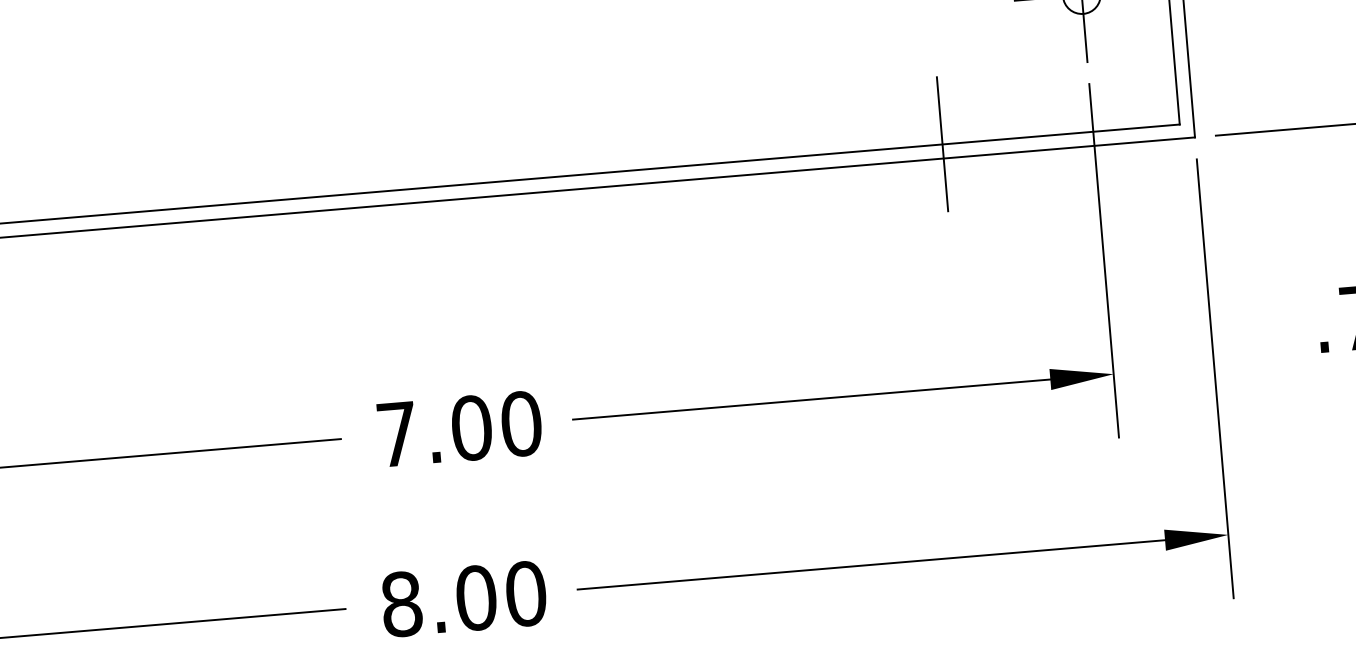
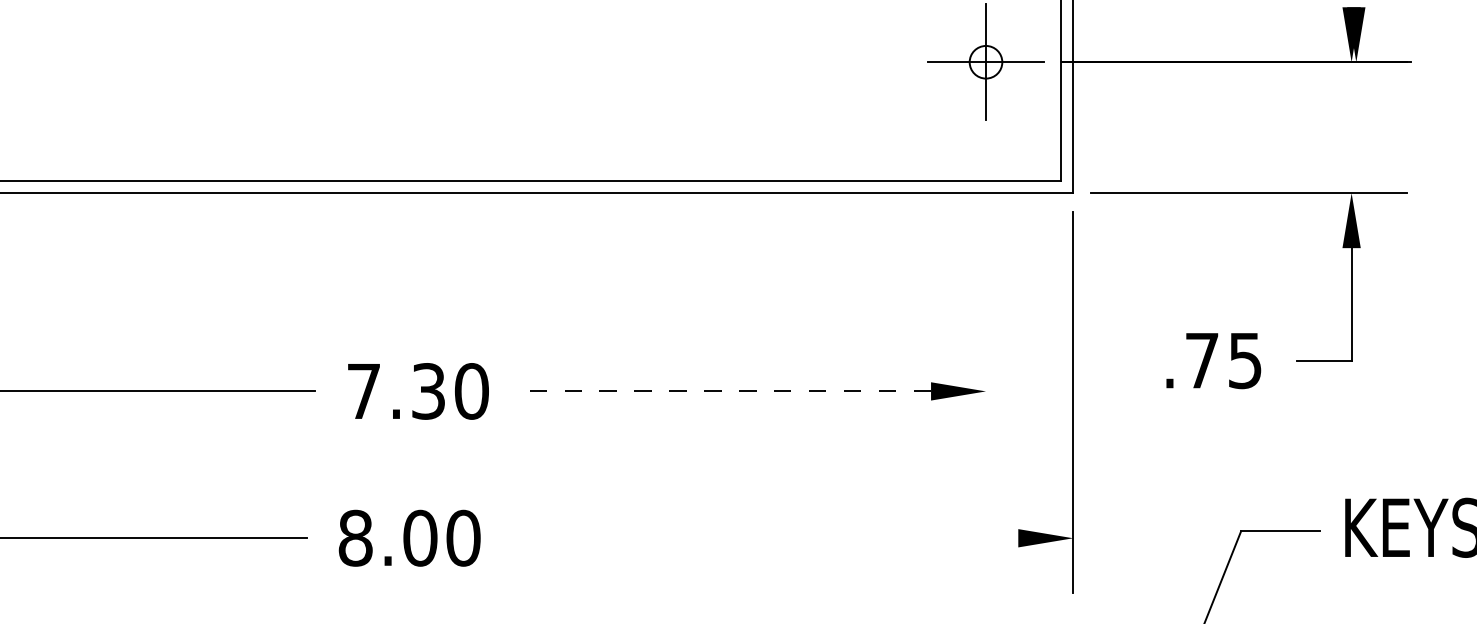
line: (942, 143) -> (855, 180), removed
line: (1104, 260) -> (986, 292), removed
line: (811, 399) -> (723, 391), solid -> dashed
text: (471, 428) -> (428, 391), 7.00 -> 7.30
line: (871, 565) -> (763, 538), removed

